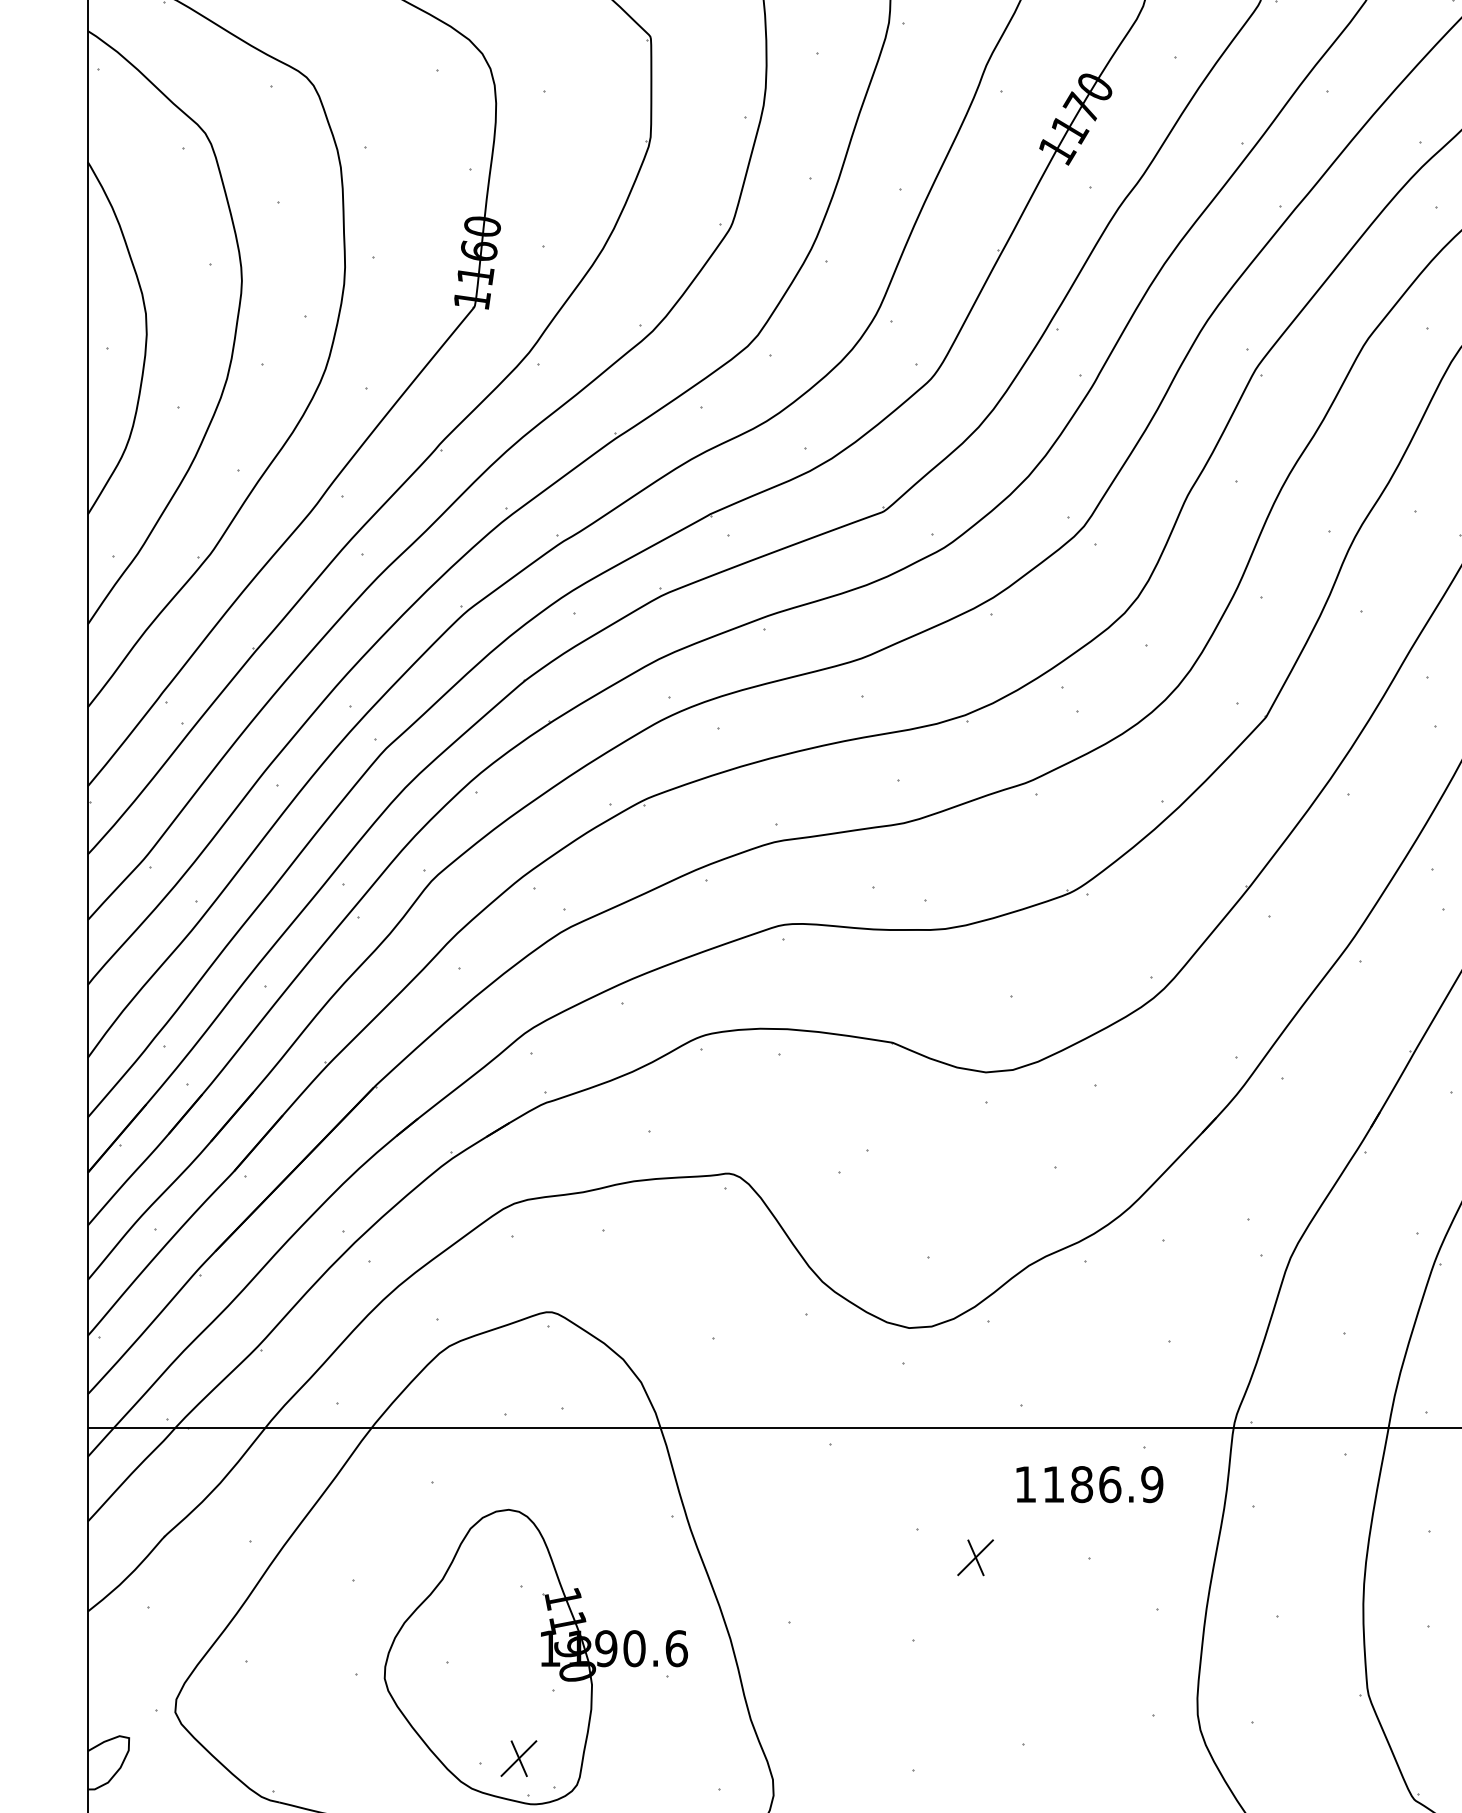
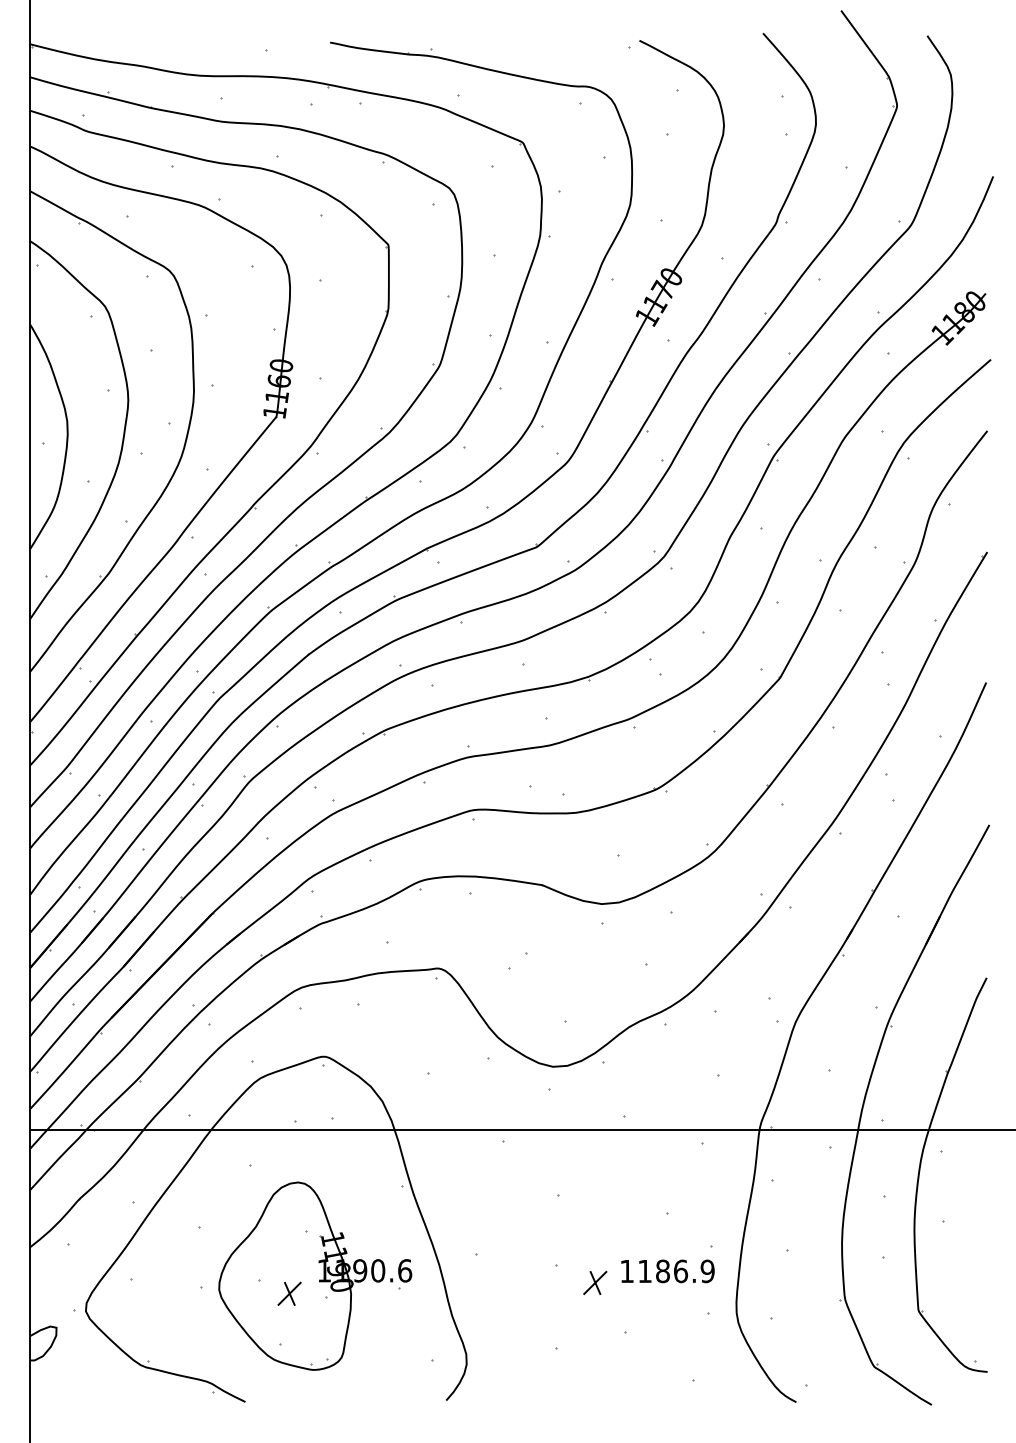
text: (1089, 1484) -> (667, 1271), moved
part: (975, 1556) -> (595, 1282), moved
part: (518, 1758) -> (289, 1293), moved

